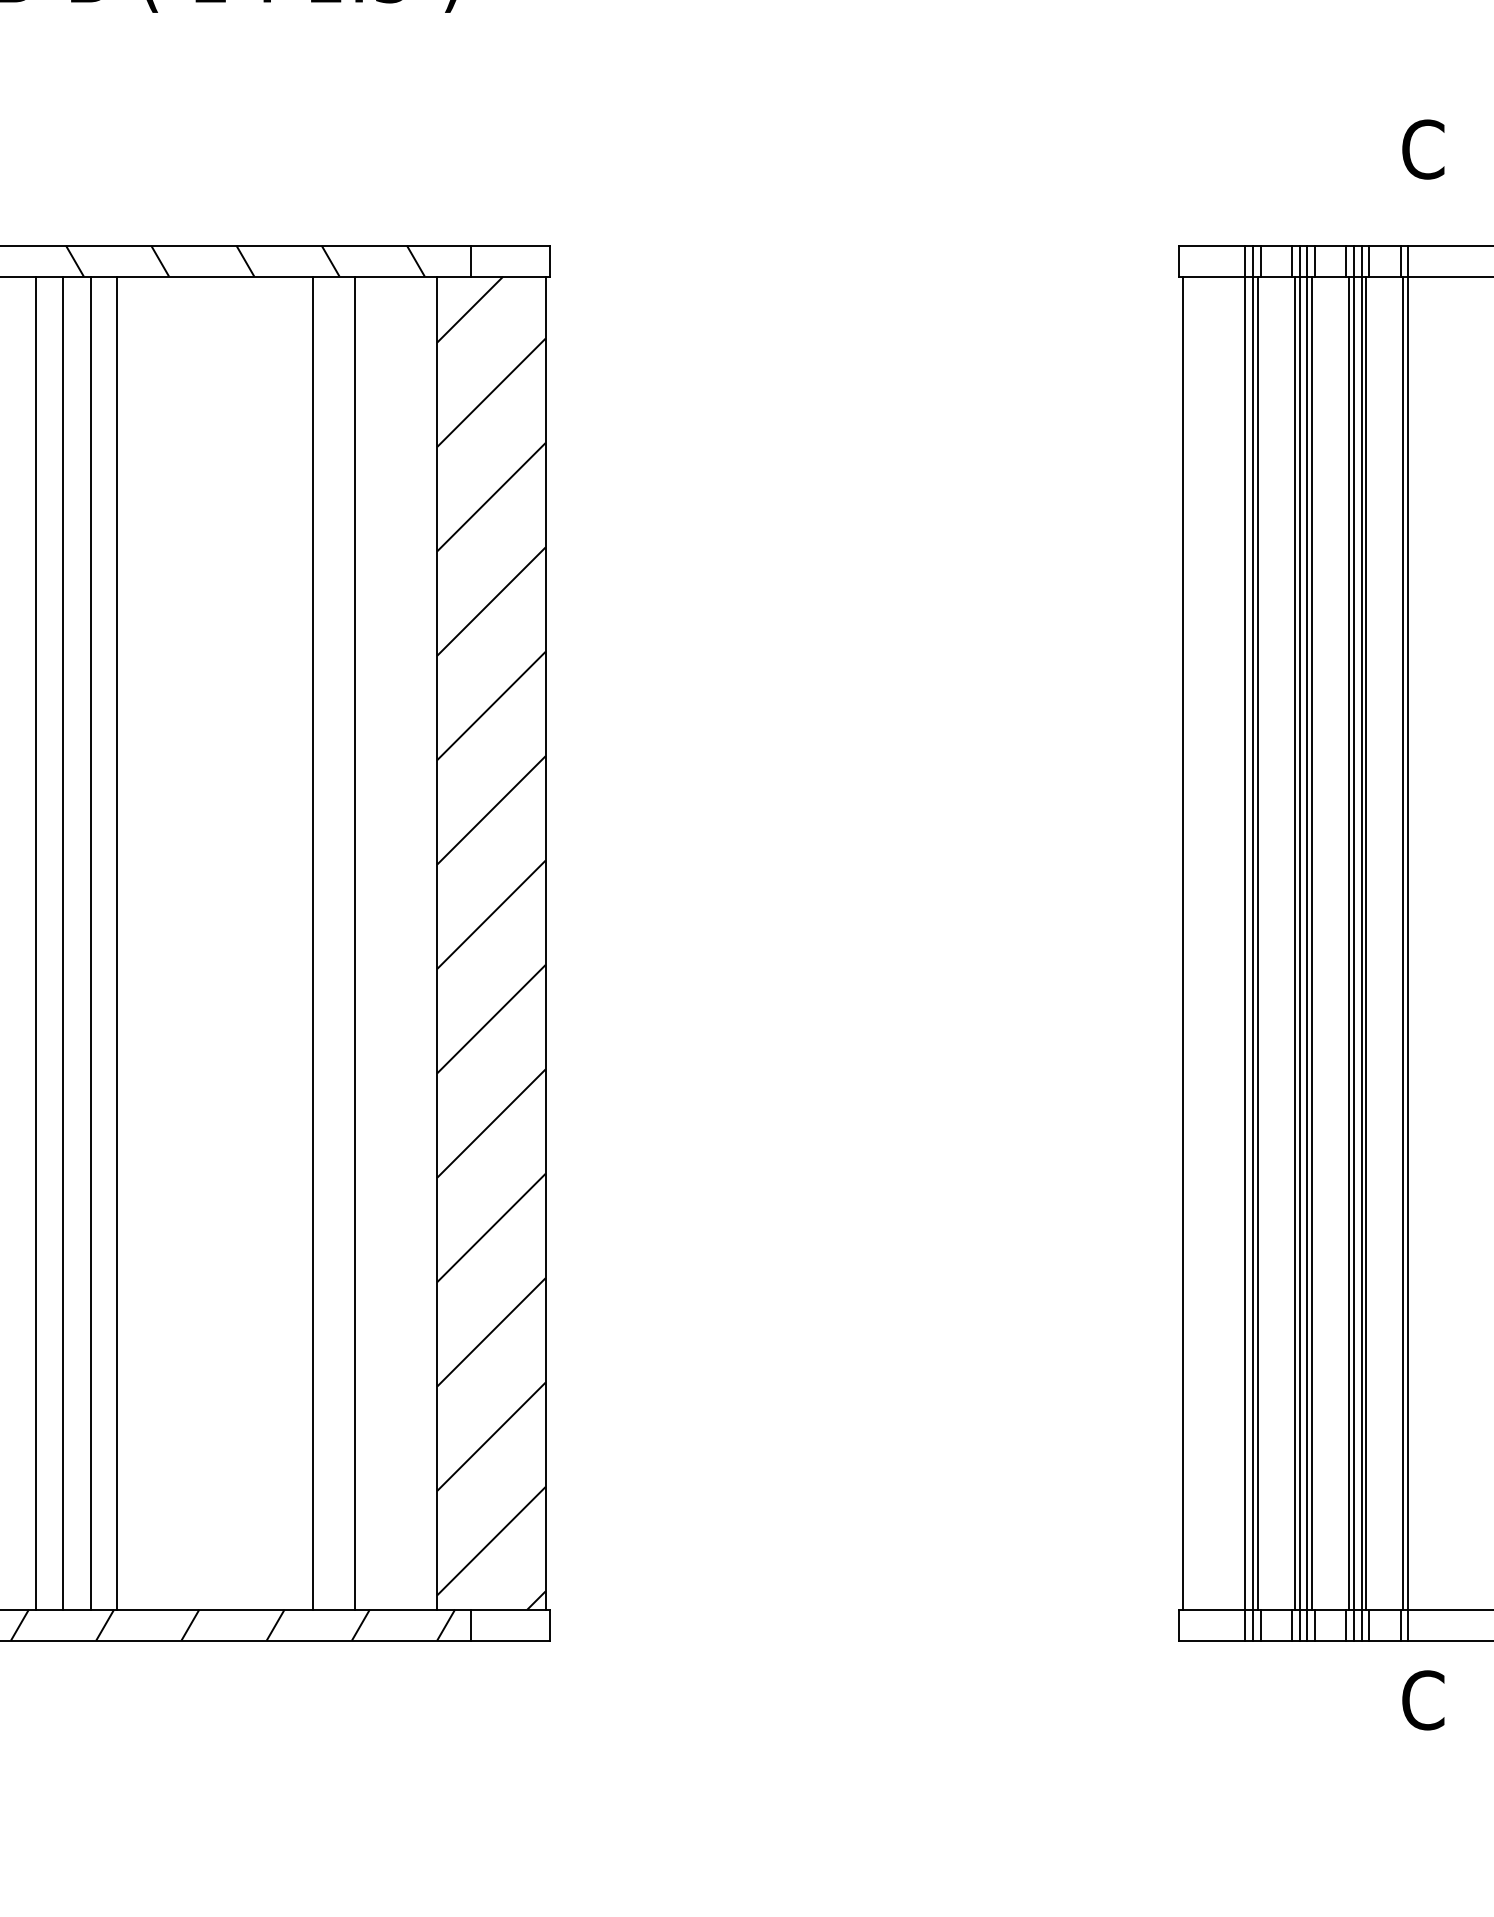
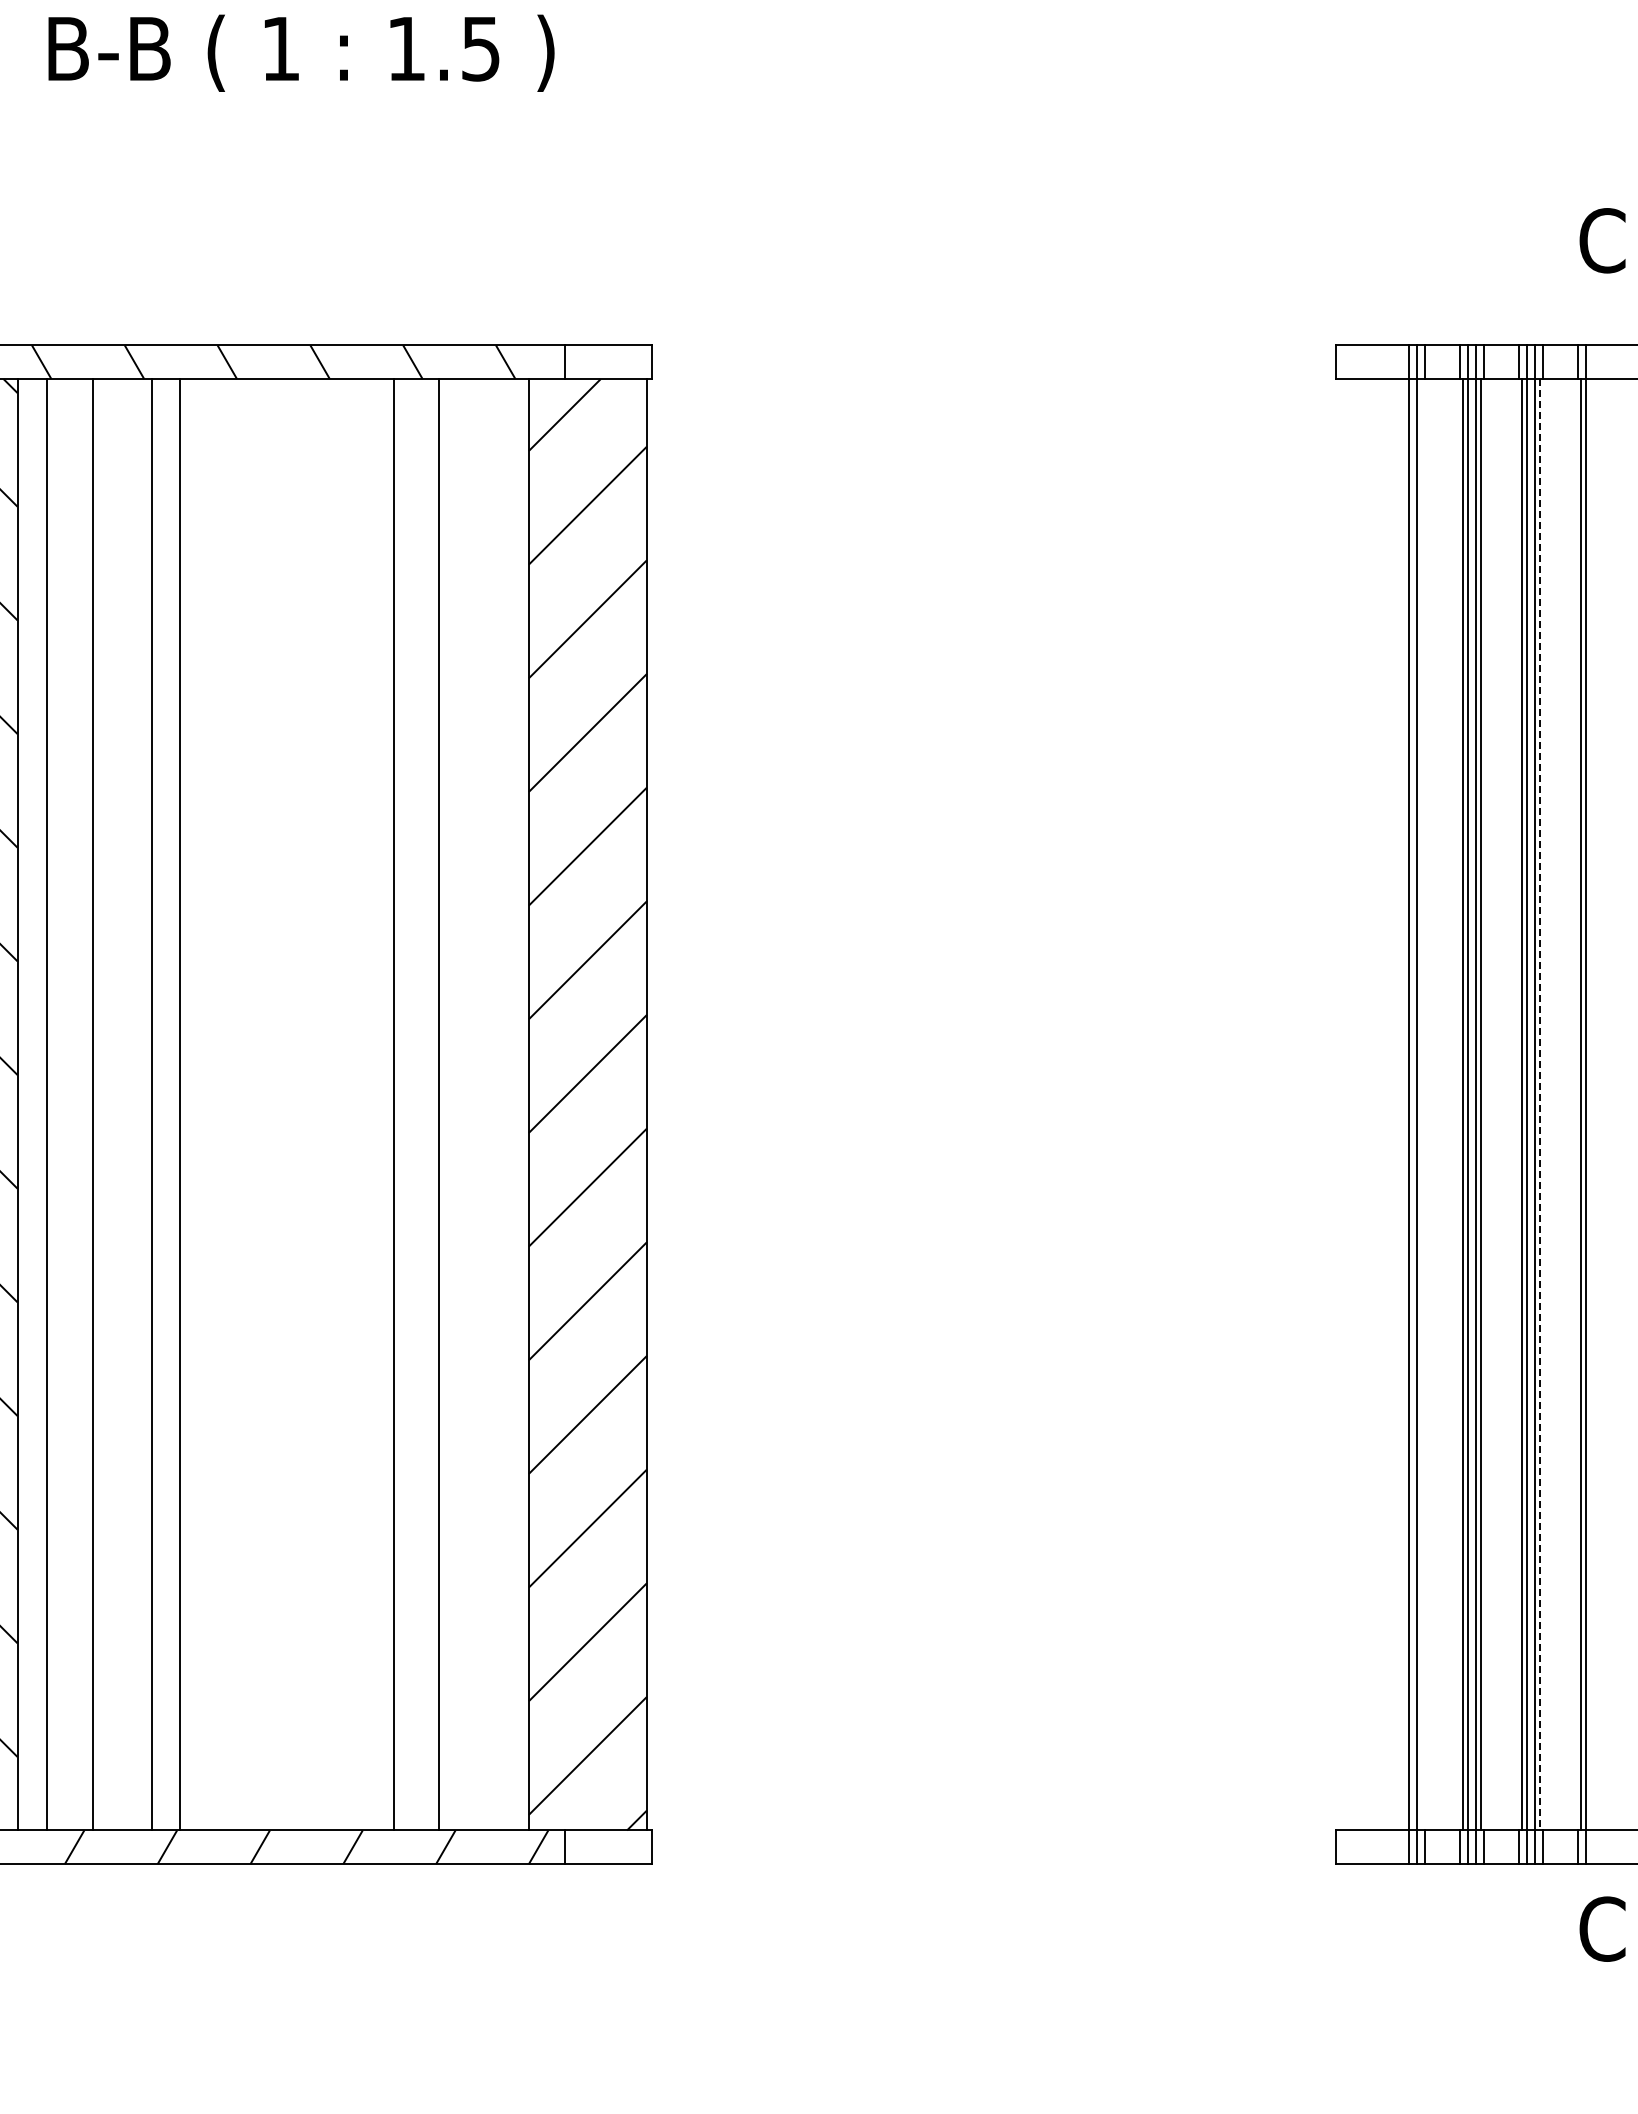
line: (62, 942) -> (121, 1104), removed
line: (1183, 942) -> (1341, 1104), removed
line: (1257, 942) -> (1422, 1104), removed
line: (1366, 942) -> (1540, 1104), solid -> dashed

